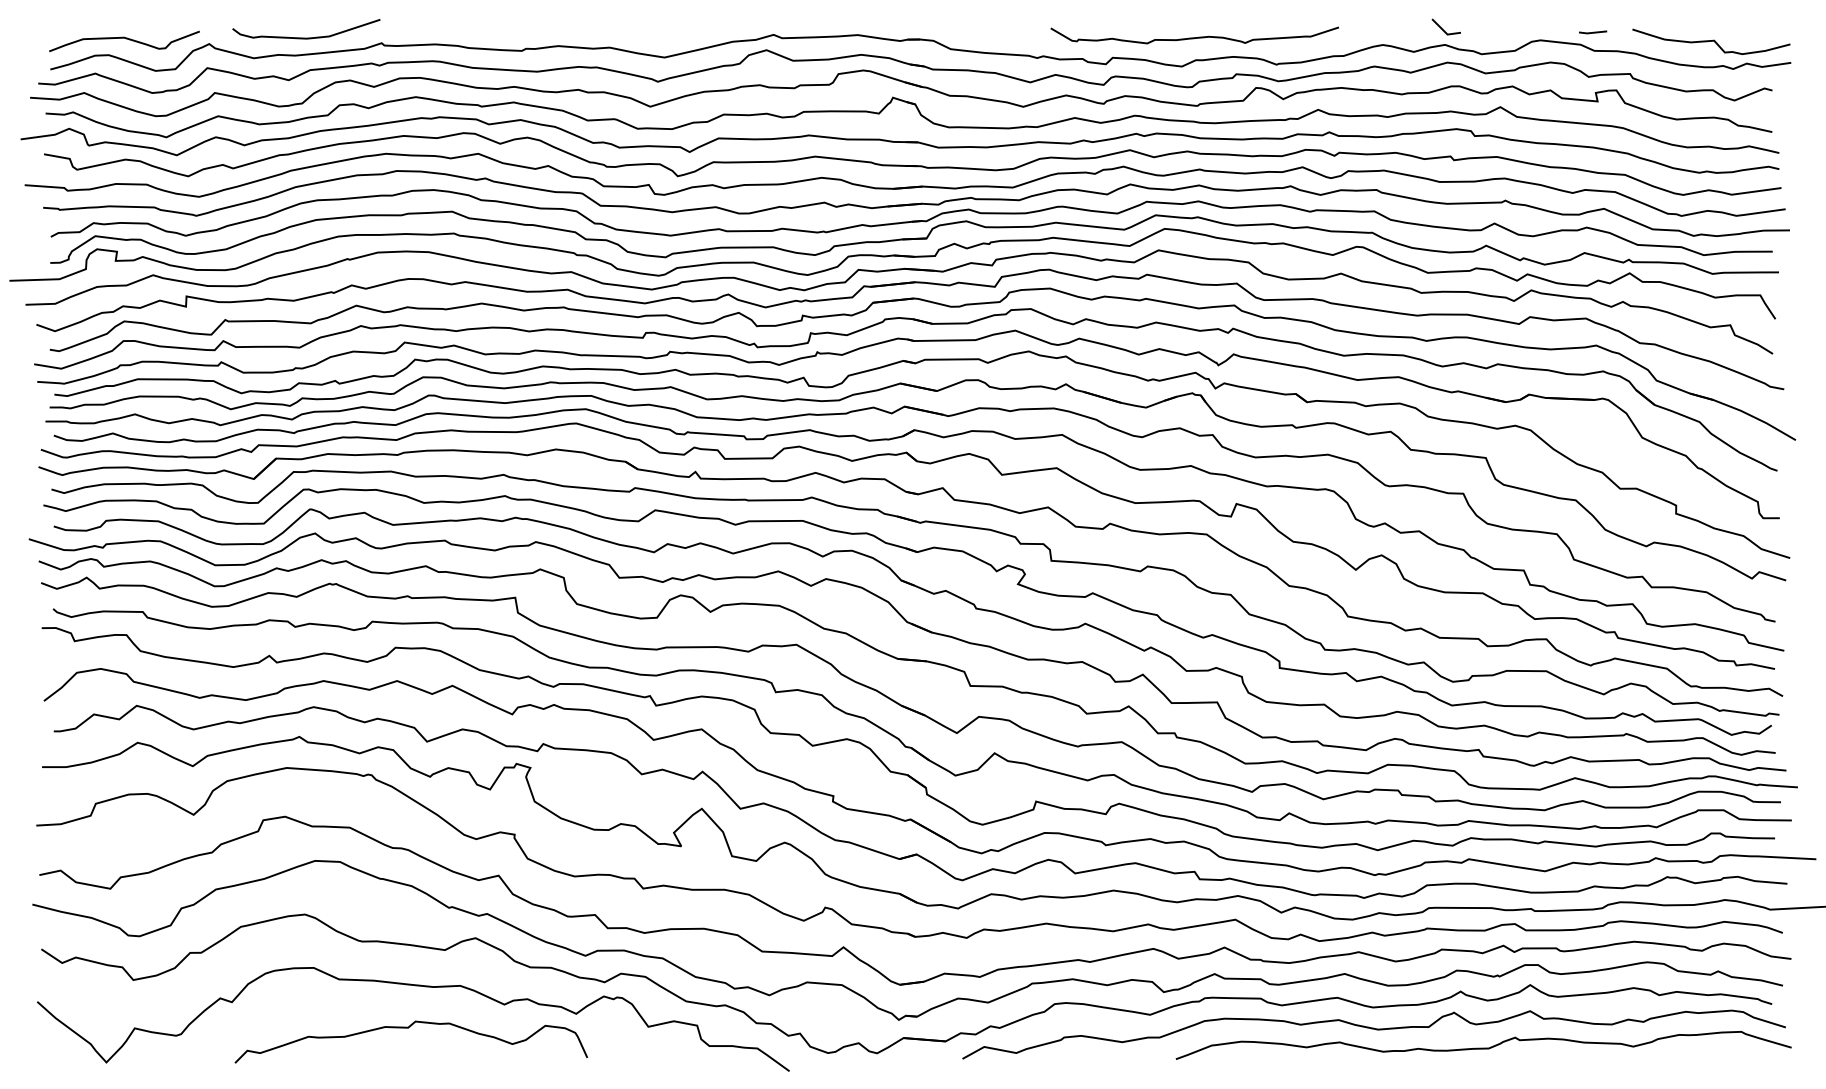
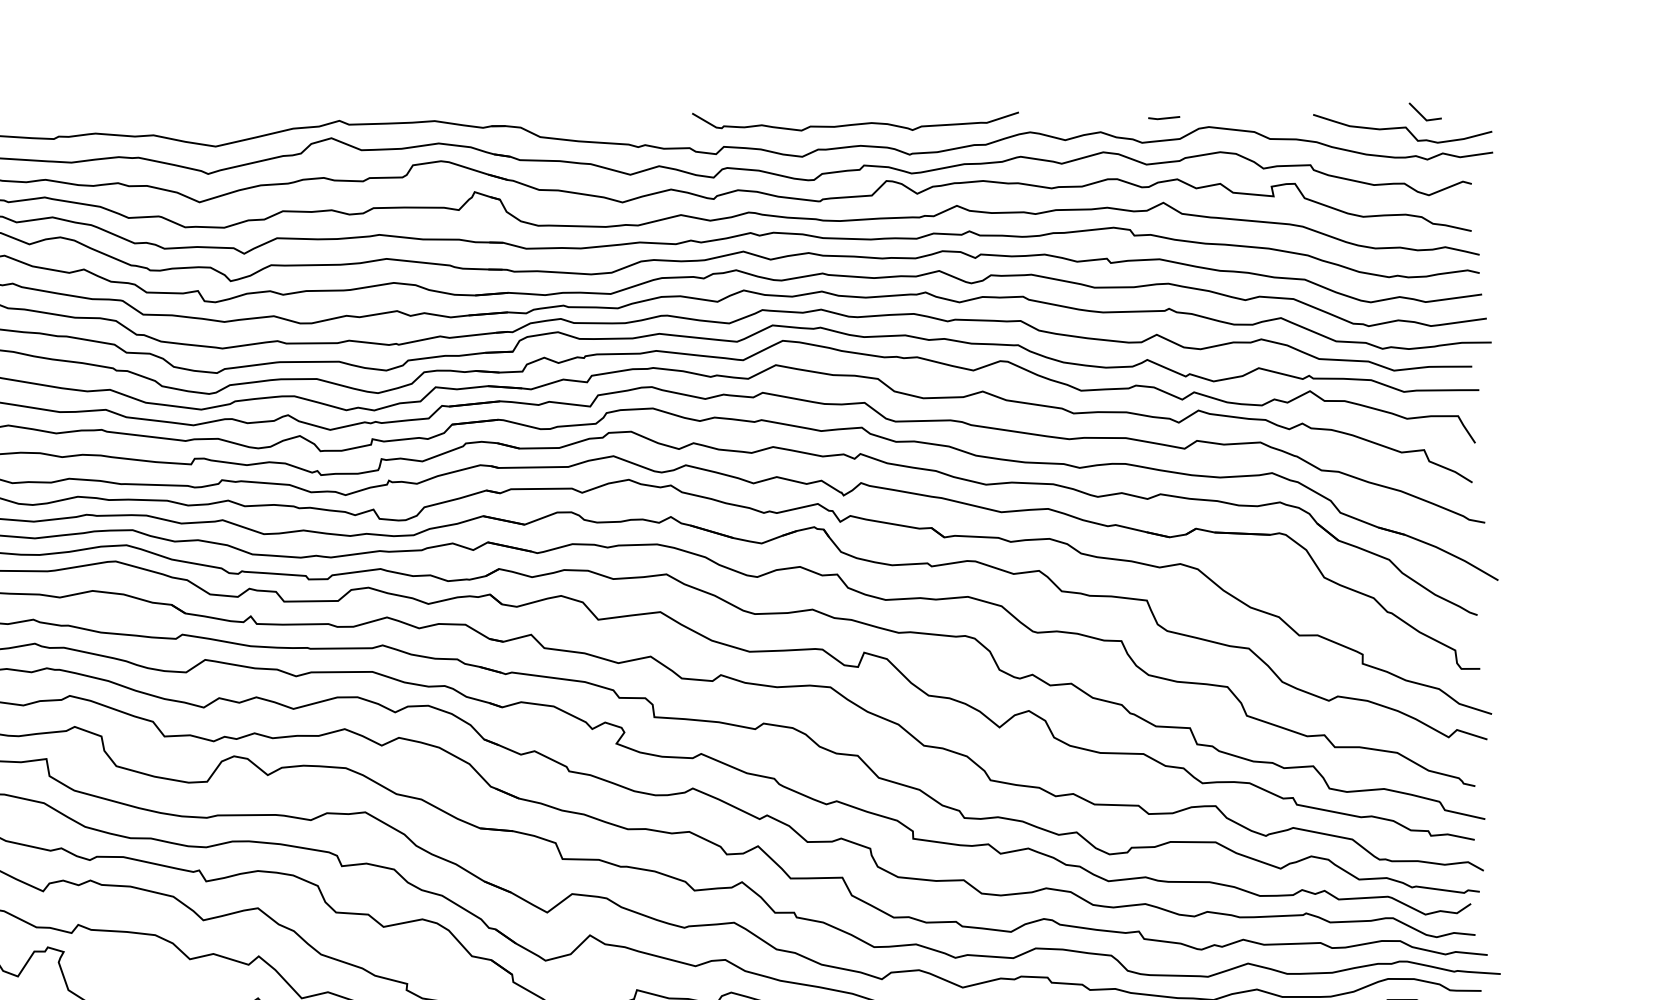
line: (1442, 28) -> (1420, 113), moved
line: (1593, 32) -> (1164, 118), moved
curve: (1194, 37) -> (855, 123), moved

